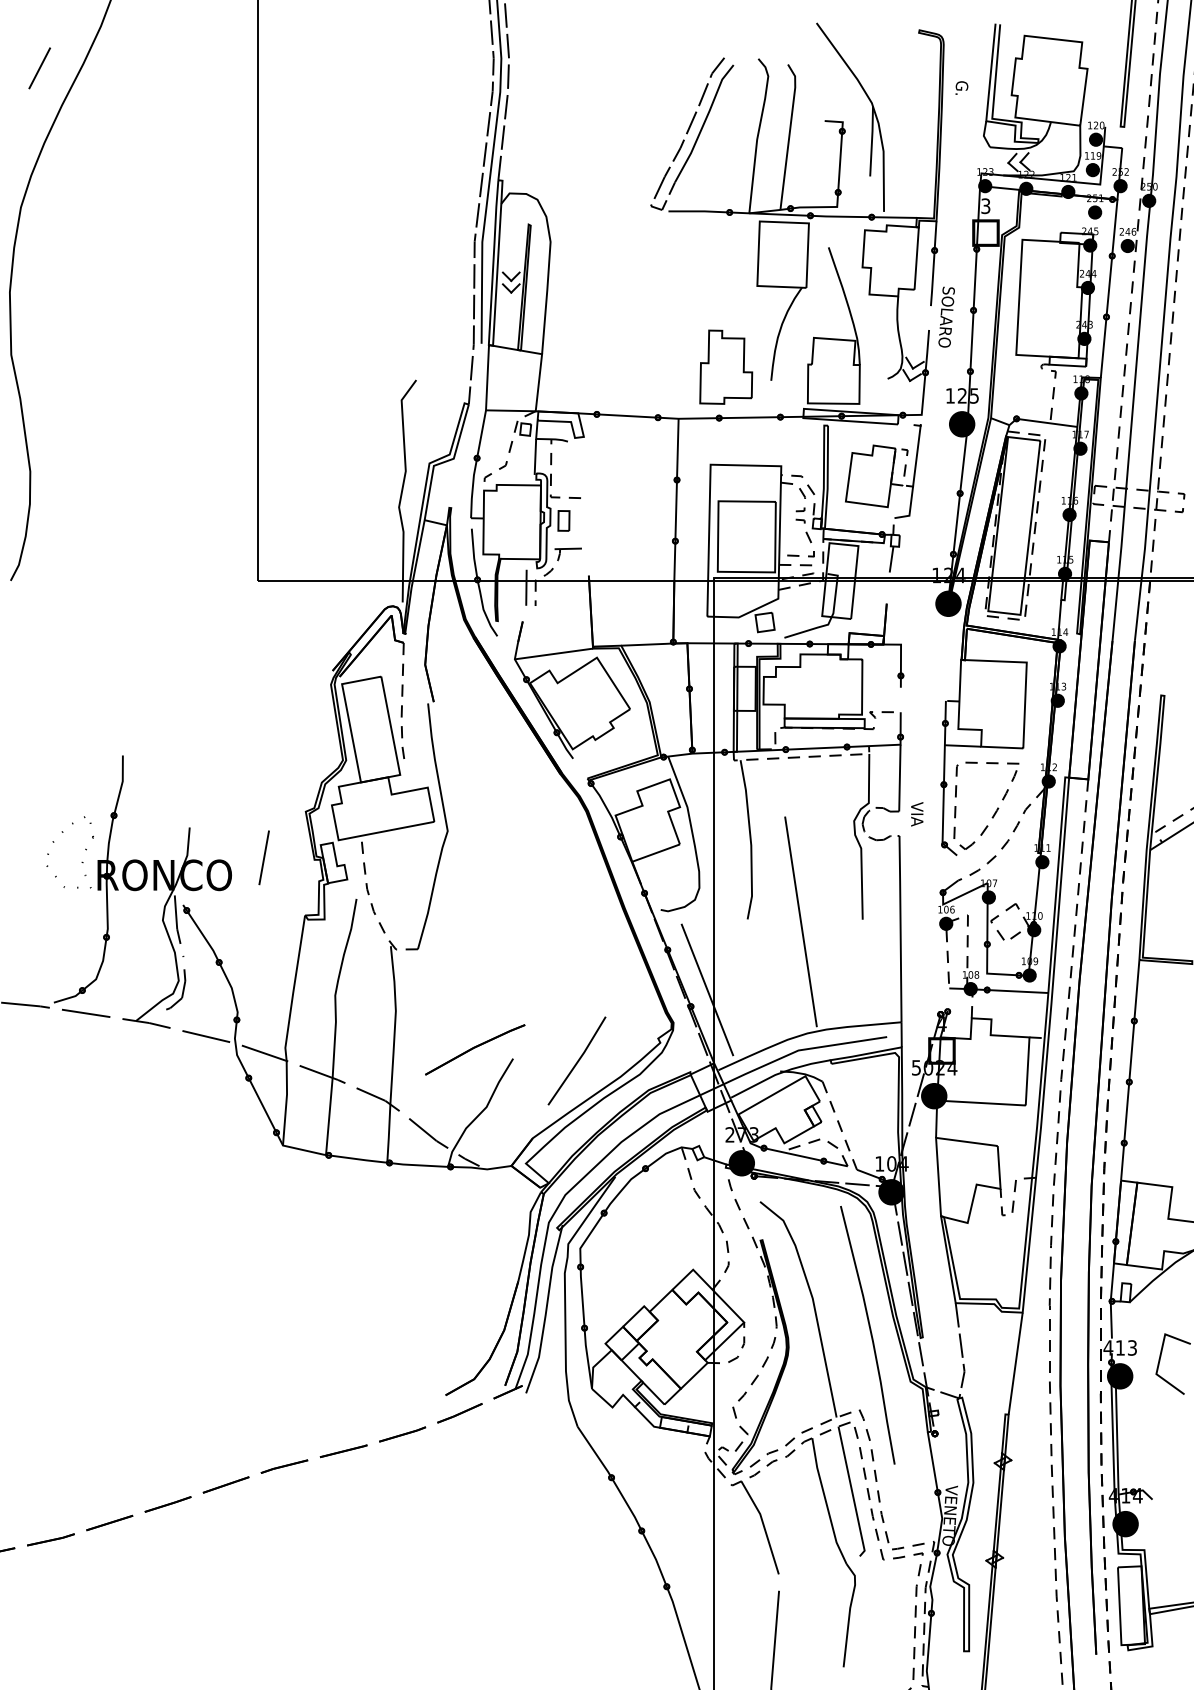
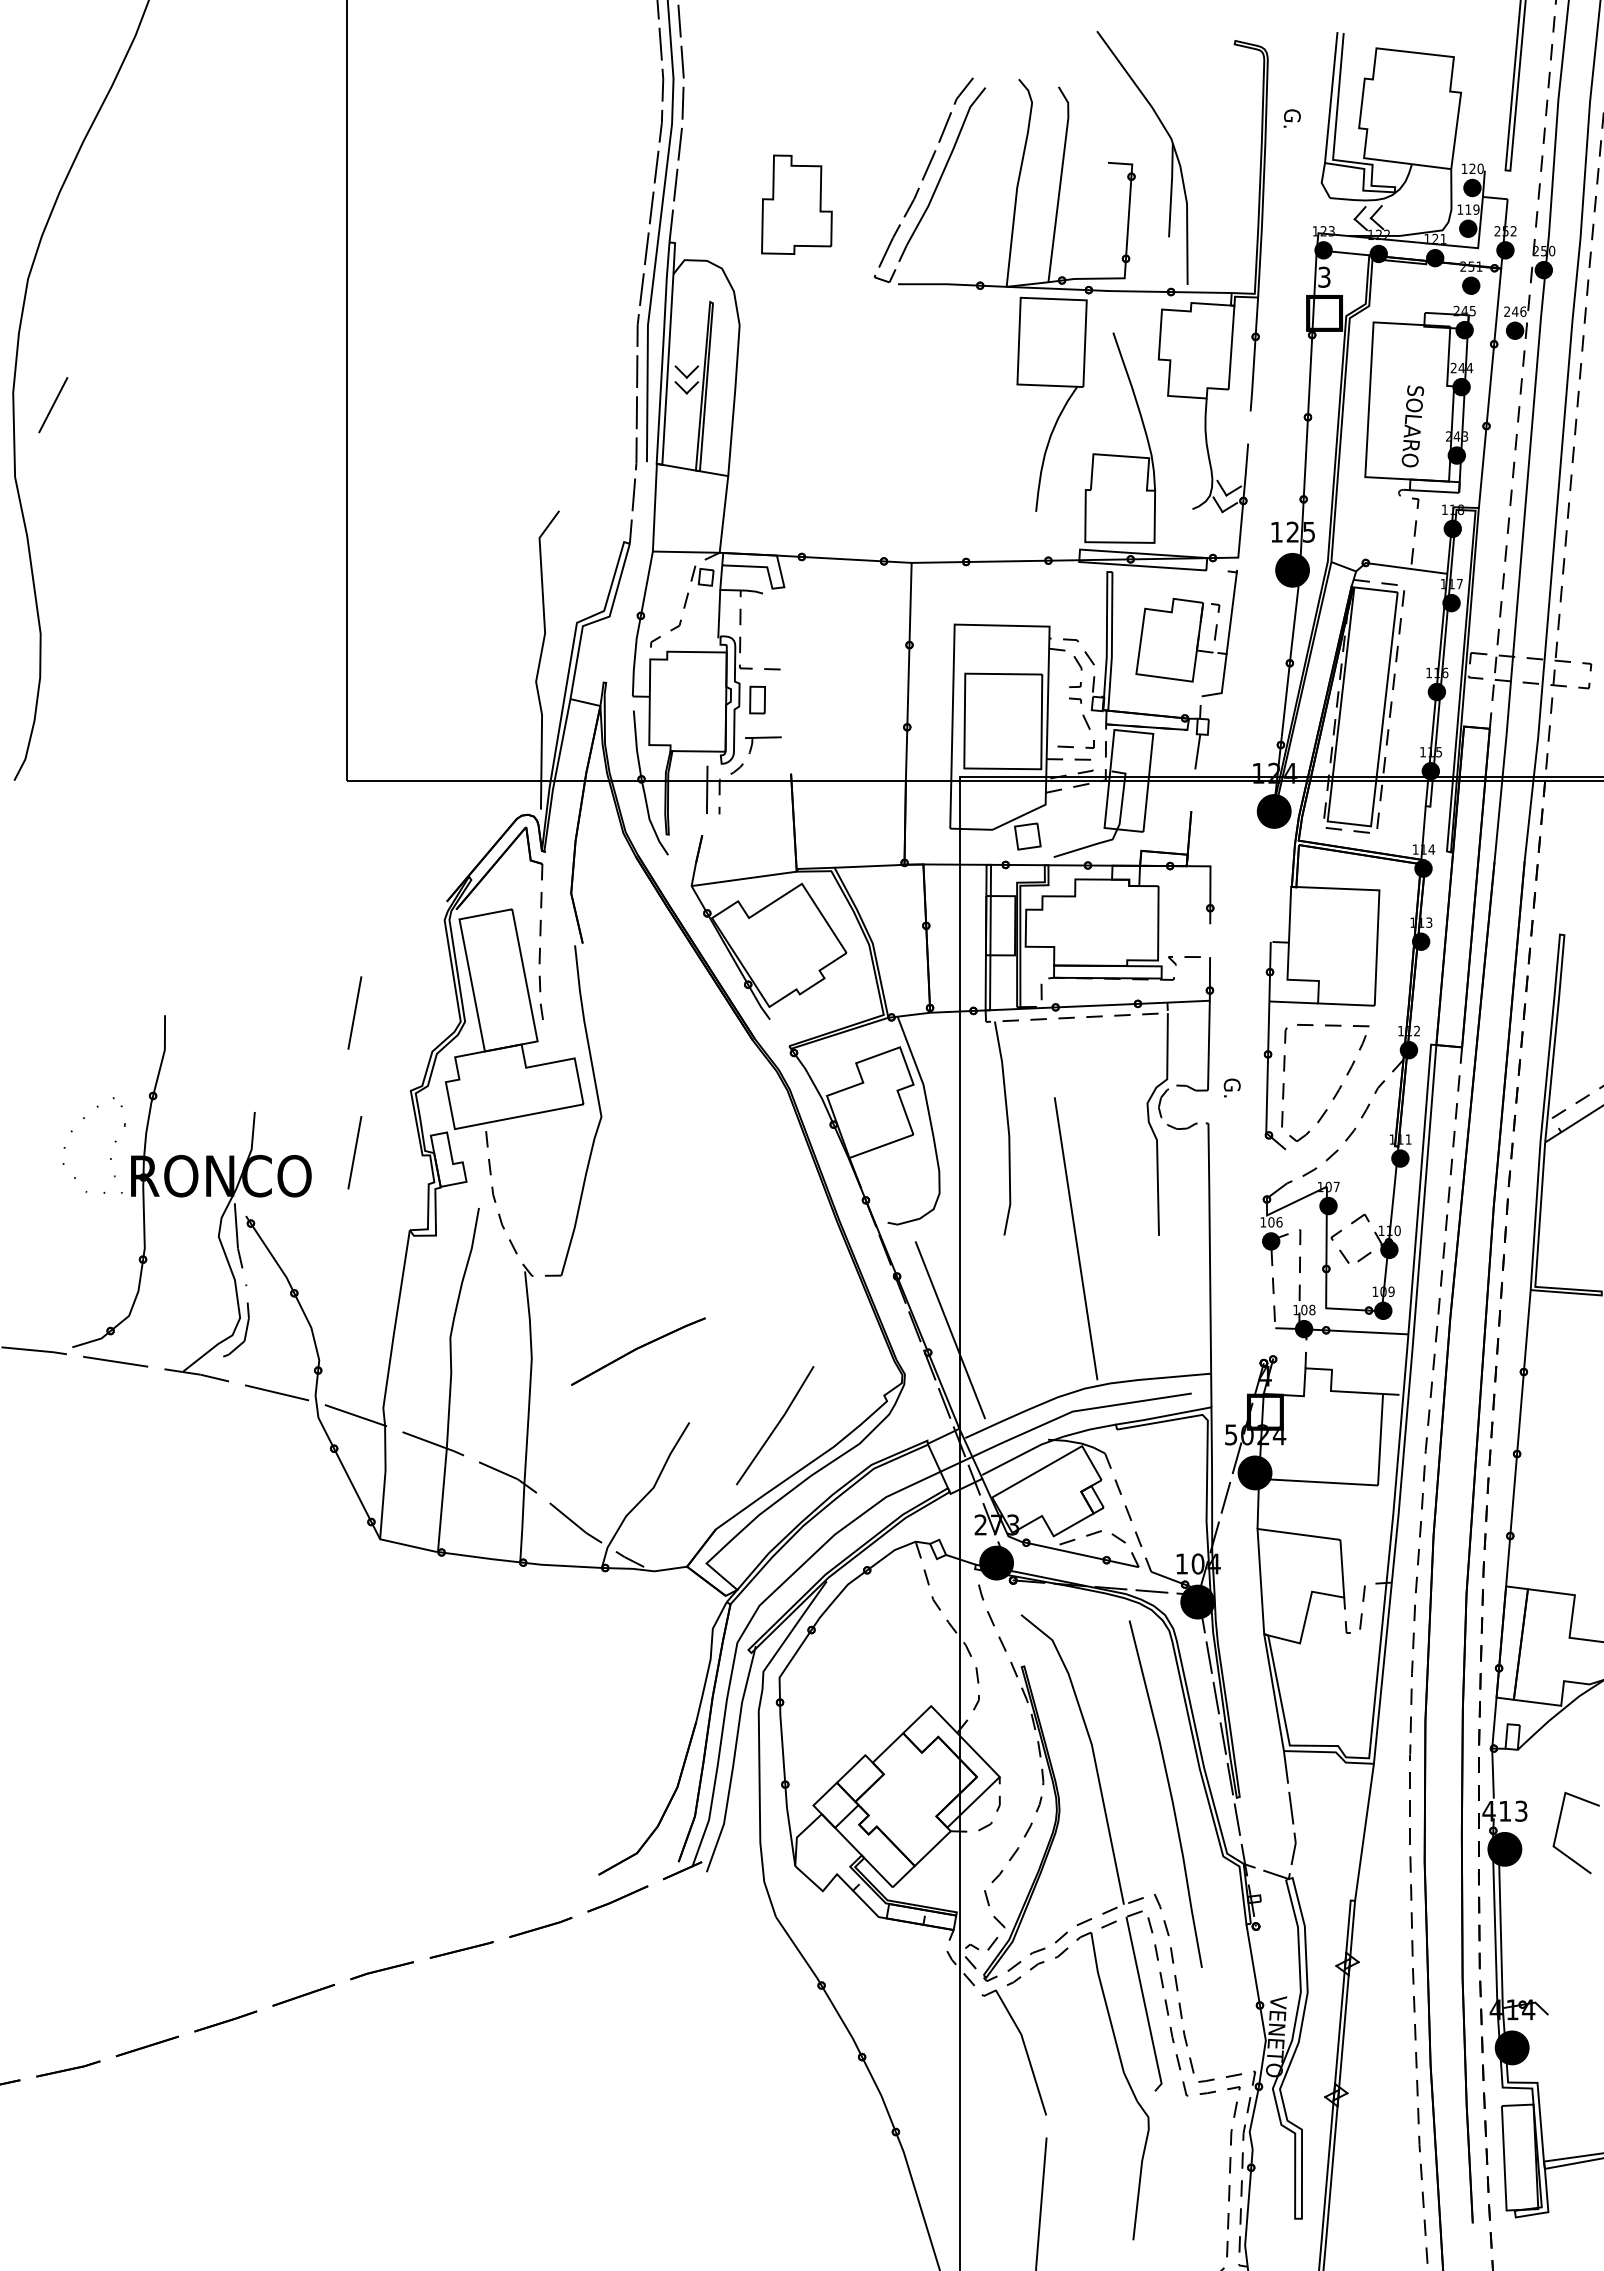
line: (39, 68) -> (52, 405), moved
text: (946, 316) -> (1412, 425), moved
part: (726, 366) -> (797, 203), moved
line: (263, 753) -> (353, 1012), added
text: (917, 814) -> (1232, 1094), VIA -> G.
part: (475, 1049) -> (638, 1351), moved

